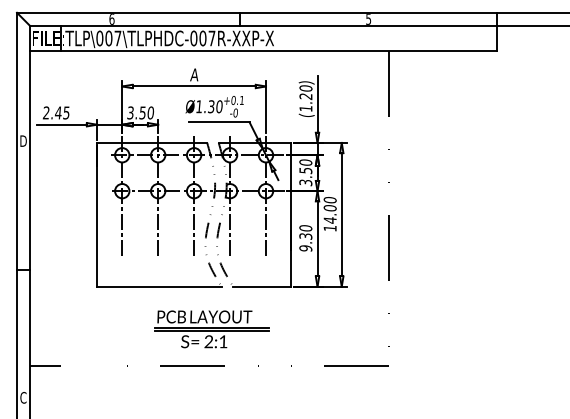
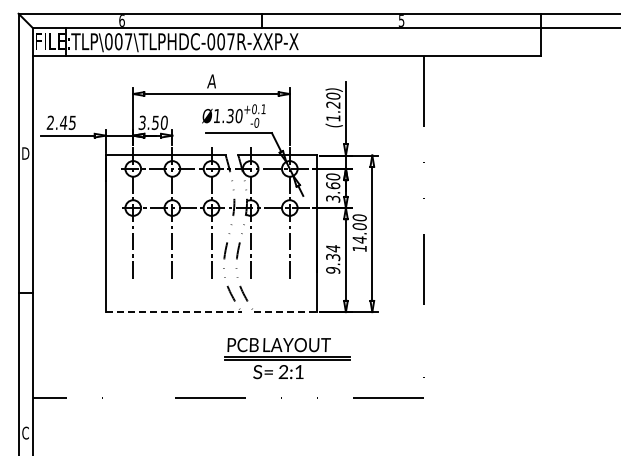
text: (306, 170) -> (333, 185), 3.50 -> 3.60
text: (306, 228) -> (333, 248), 9.30 -> 9.34
line: (159, 287) -> (173, 312), solid -> dashed
line: (262, 287) -> (285, 312), solid -> dashed
part: (212, 329) -> (287, 358), moved

